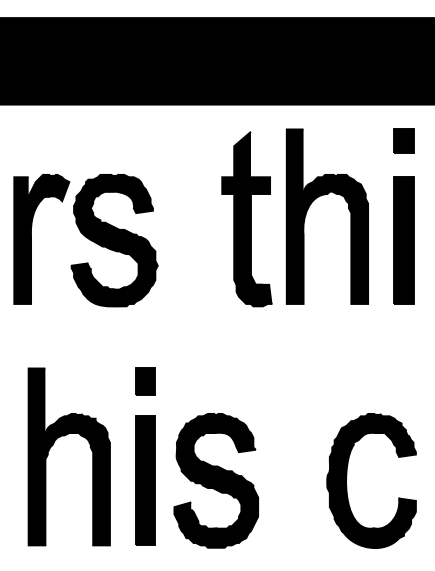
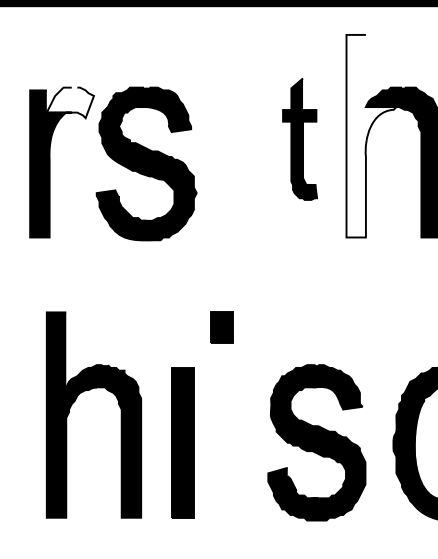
fill: (48, 187) -> (69, 102), removed
fill: (307, 216) -> (370, 135), removed
part: (246, 219) -> (299, 139), size x0.6
part: (145, 381) -> (221, 327), moved
part: (215, 480) -> (315, 442), moved

